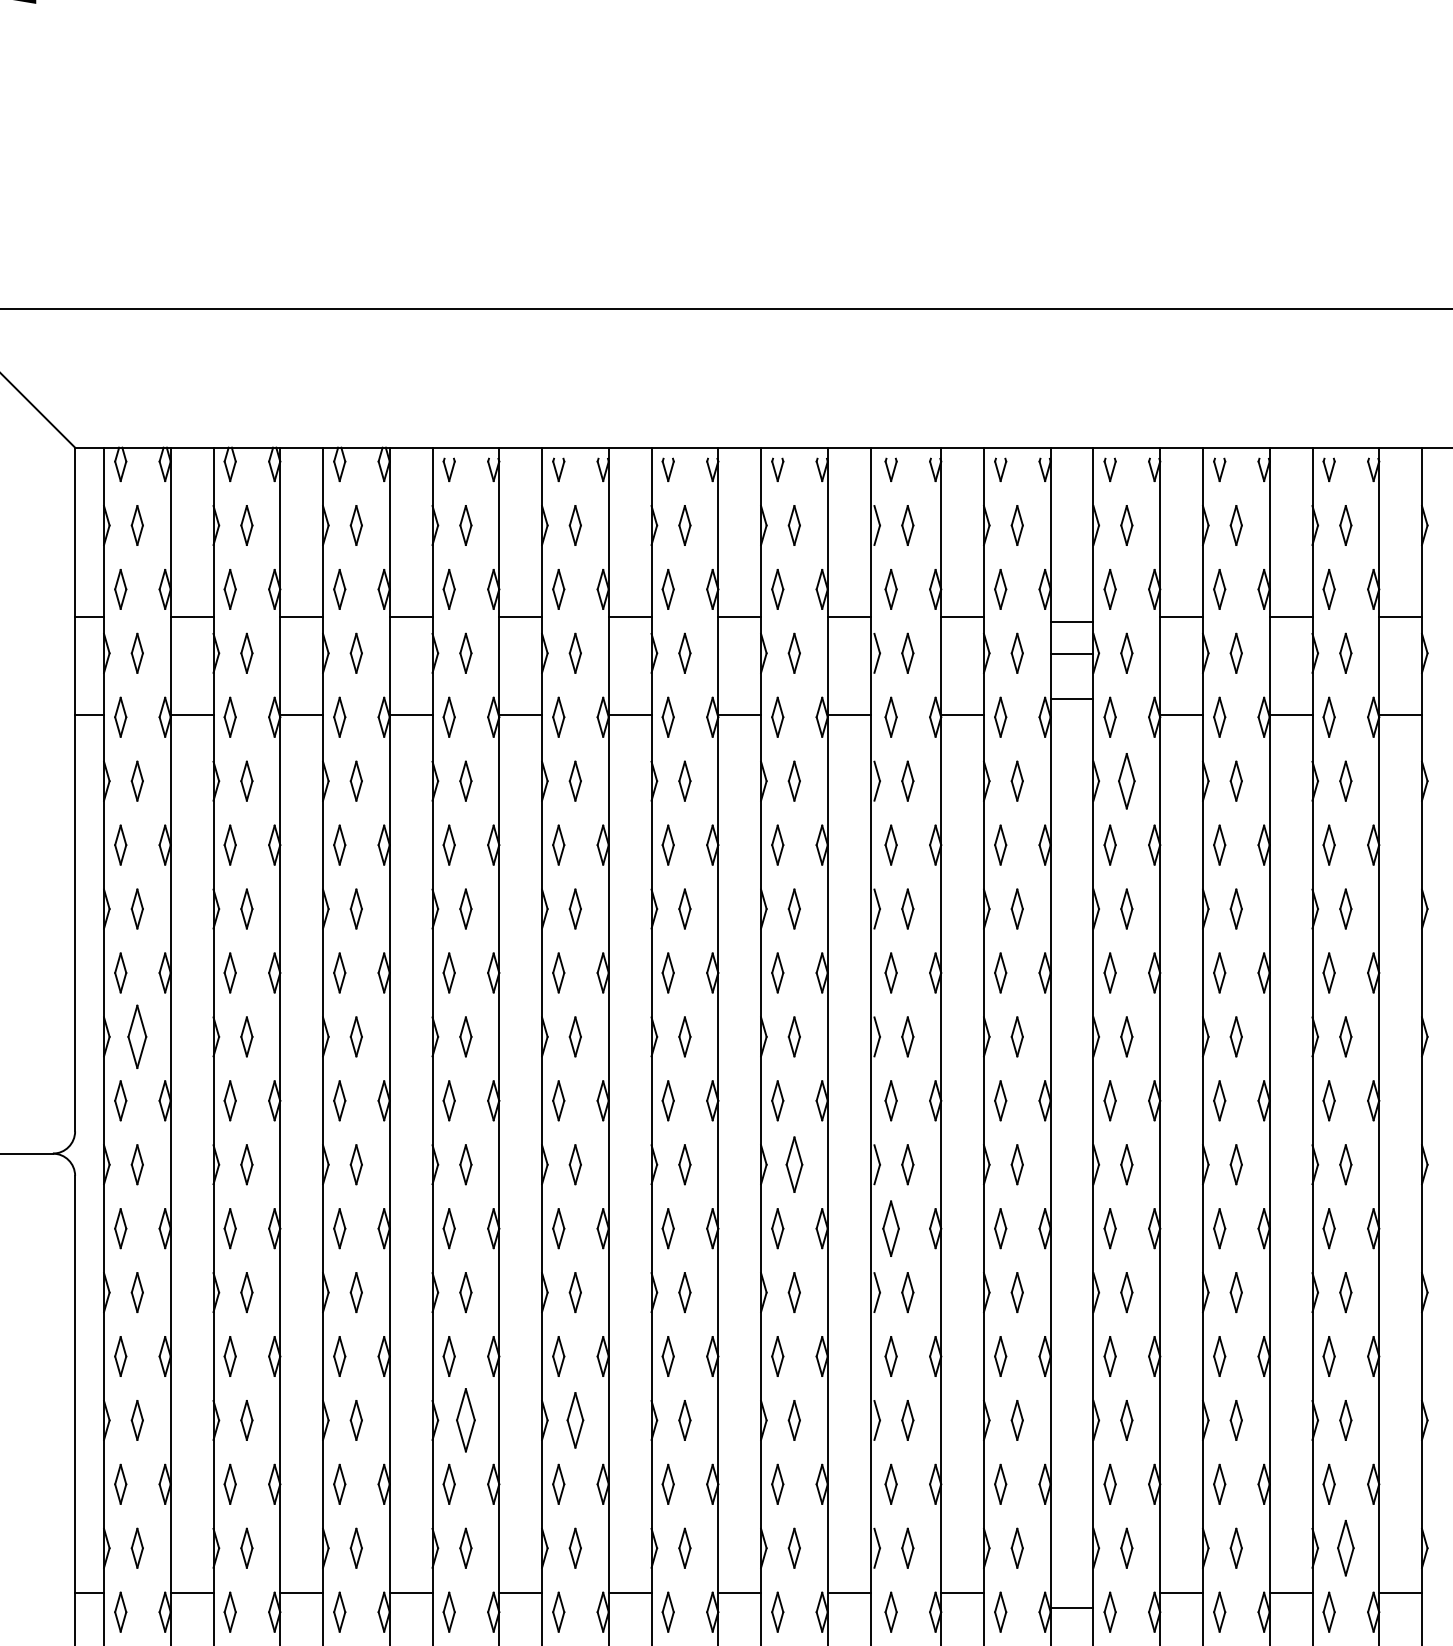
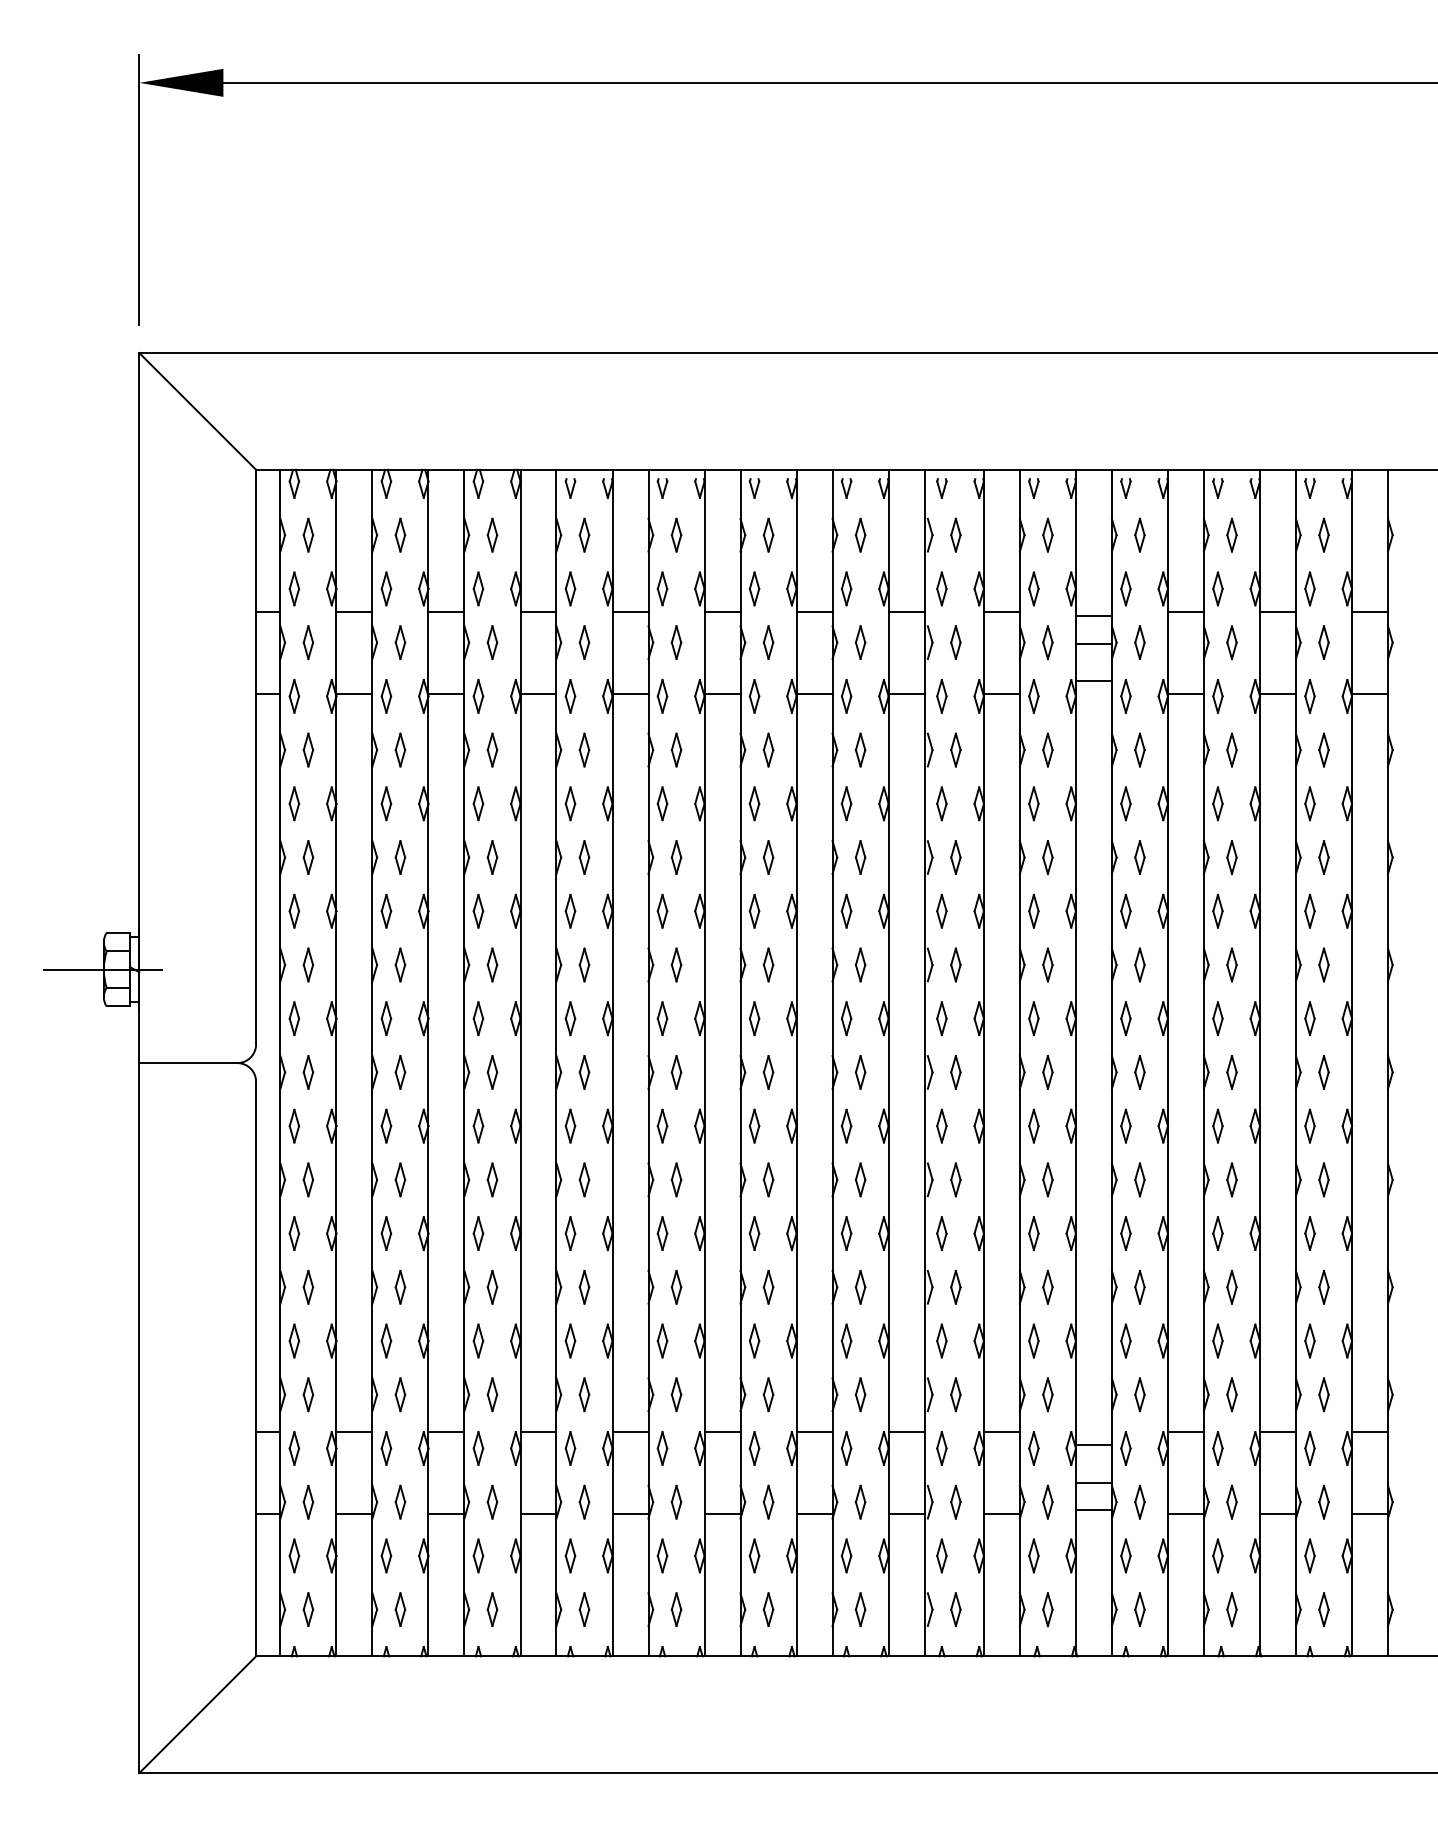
part: (1126, 780) -> (1139, 749), size x0.71
part: (137, 1036) -> (308, 964), size x0.62
part: (794, 1164) -> (860, 1072), size x0.71
part: (890, 1227) -> (941, 1125), size x0.71
part: (465, 1420) -> (584, 1287), size x0.62
part: (575, 1420) -> (676, 1287), size x0.71
part: (1345, 1547) -> (1323, 1394), size x0.71

